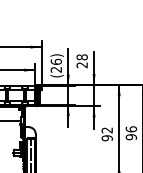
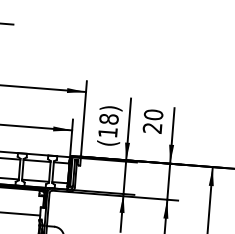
text: (81, 57) -> (152, 115), 28 -> 20
text: (55, 65) -> (107, 125), 26 -> 18

